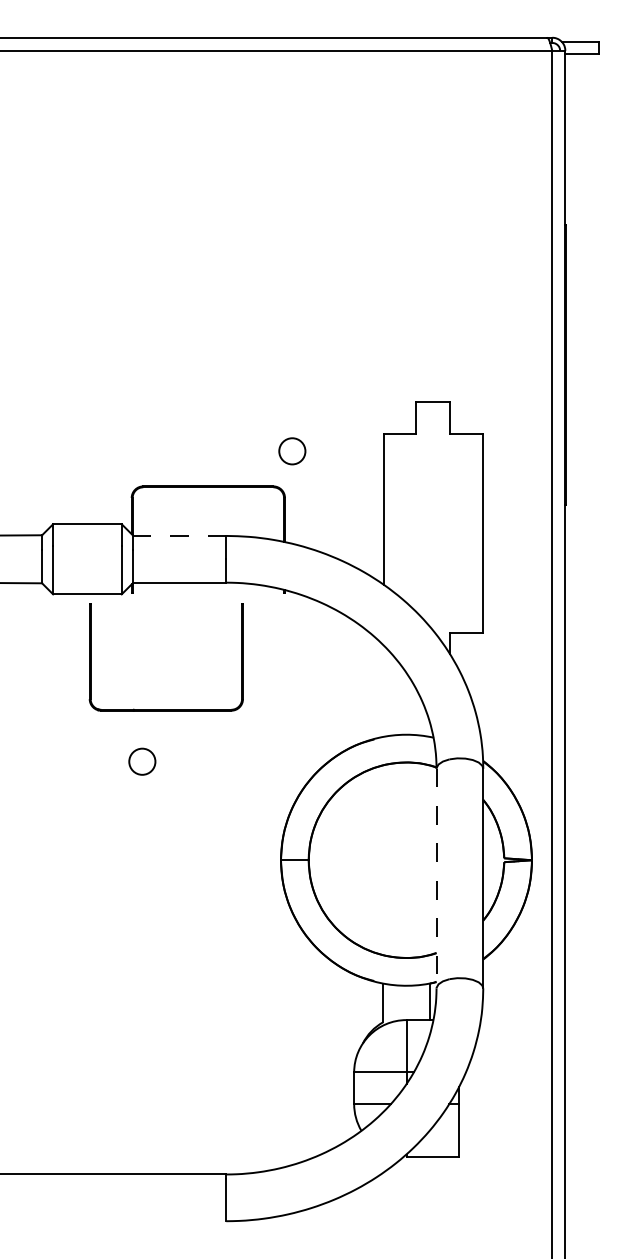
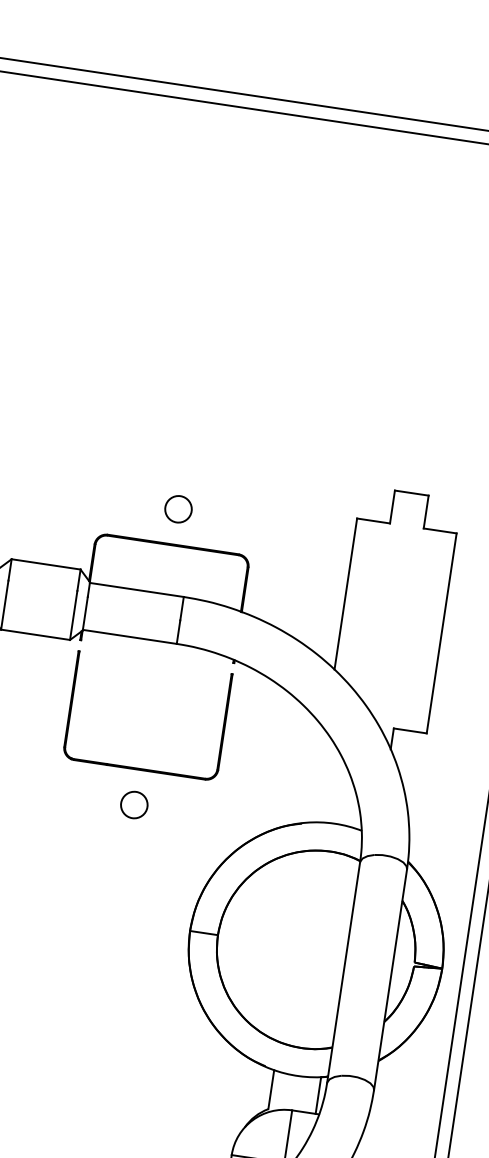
circle: (292, 451) -> (178, 509), moved
line: (179, 535) -> (136, 589), dashed -> solid
part: (165, 709) -> (138, 768), moved
circle: (142, 761) -> (134, 804), moved
line: (436, 878) -> (343, 972), dashed -> solid

